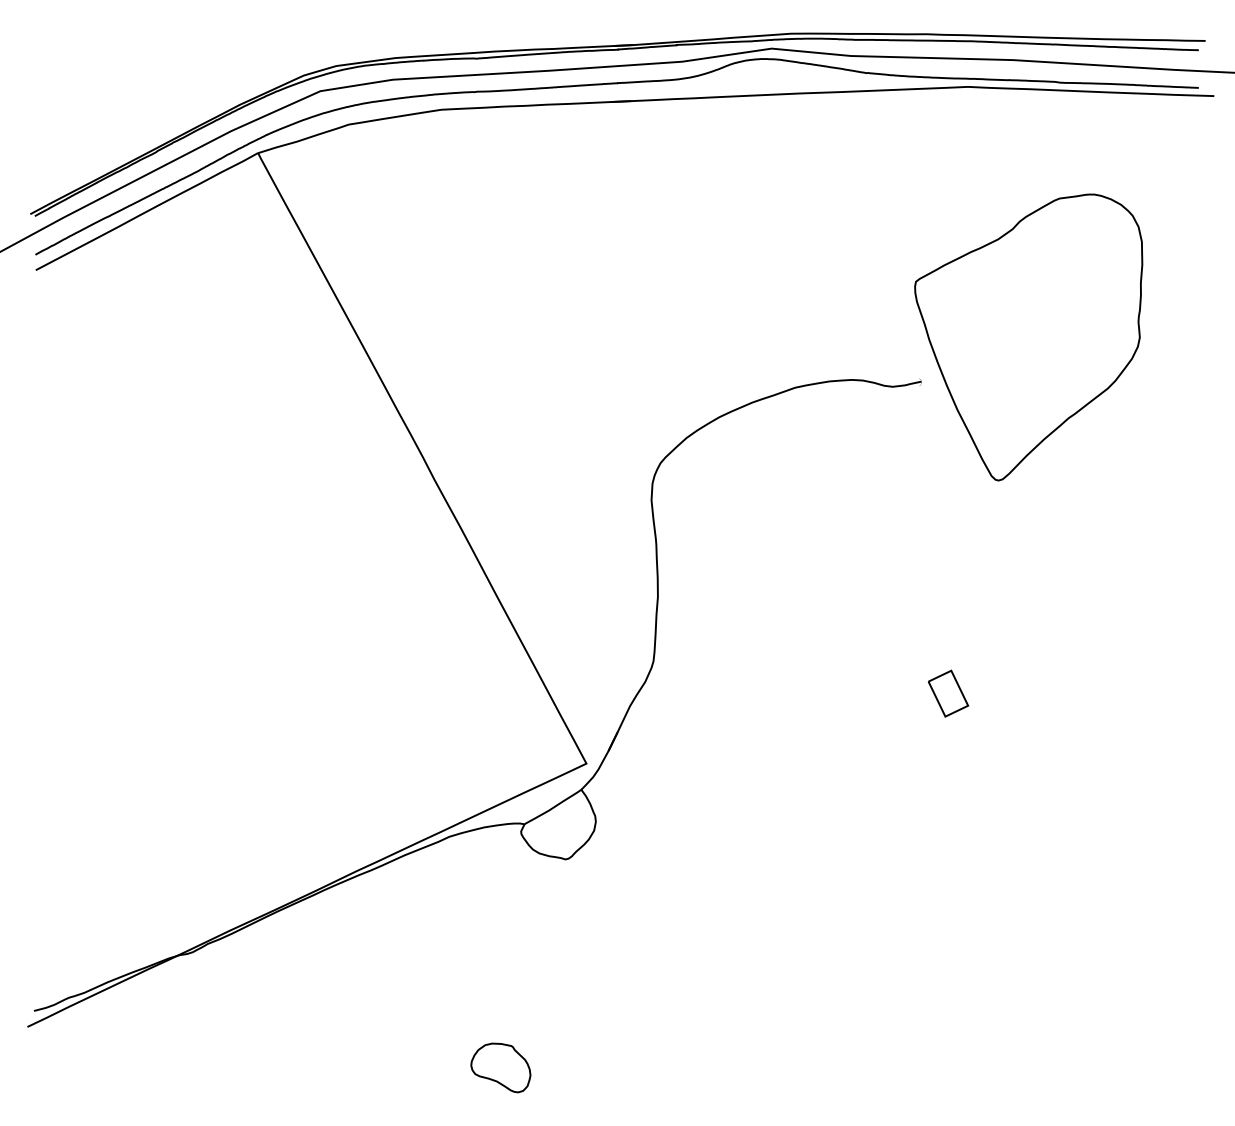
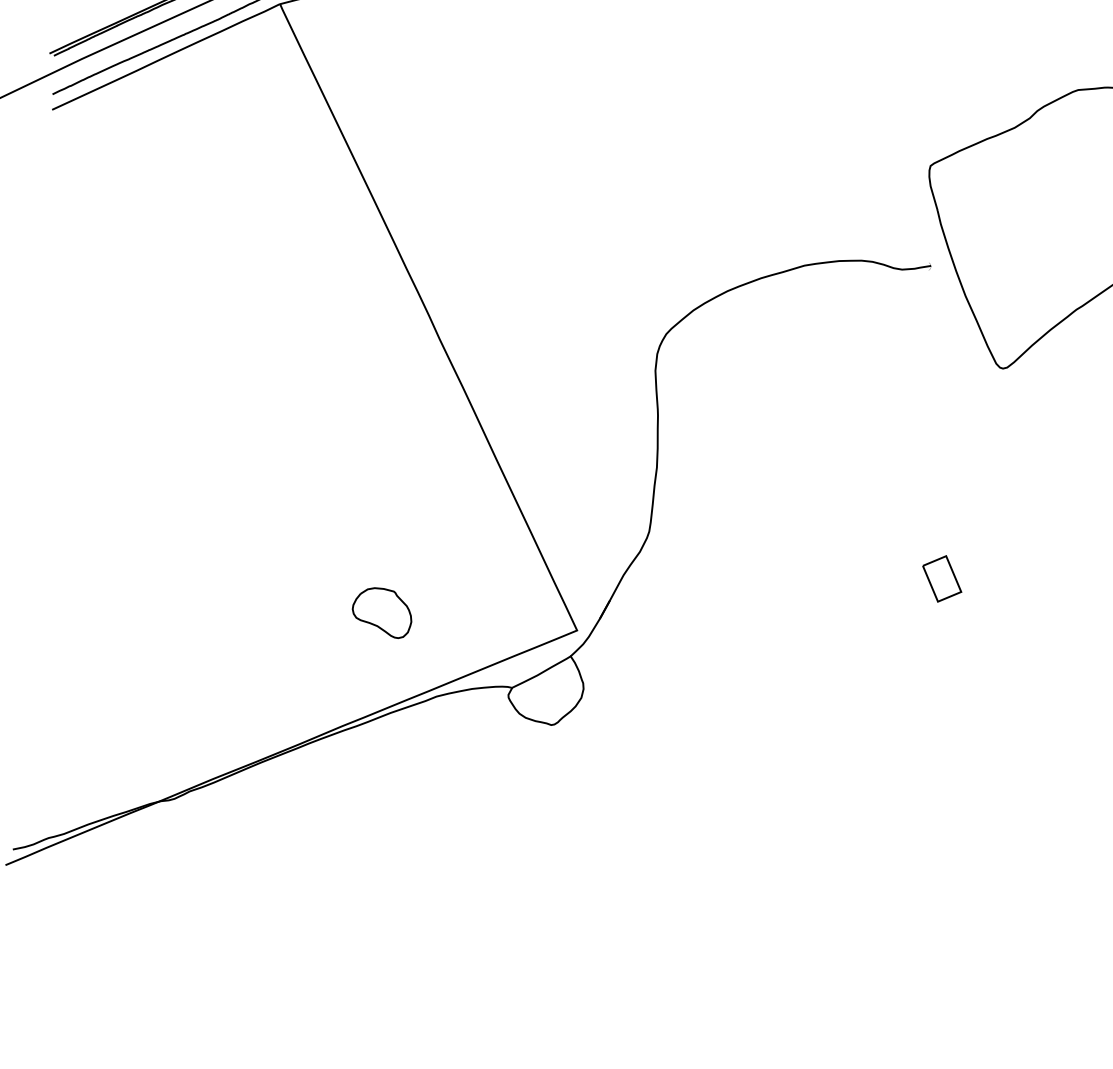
part: (500, 1067) -> (381, 612), moved

